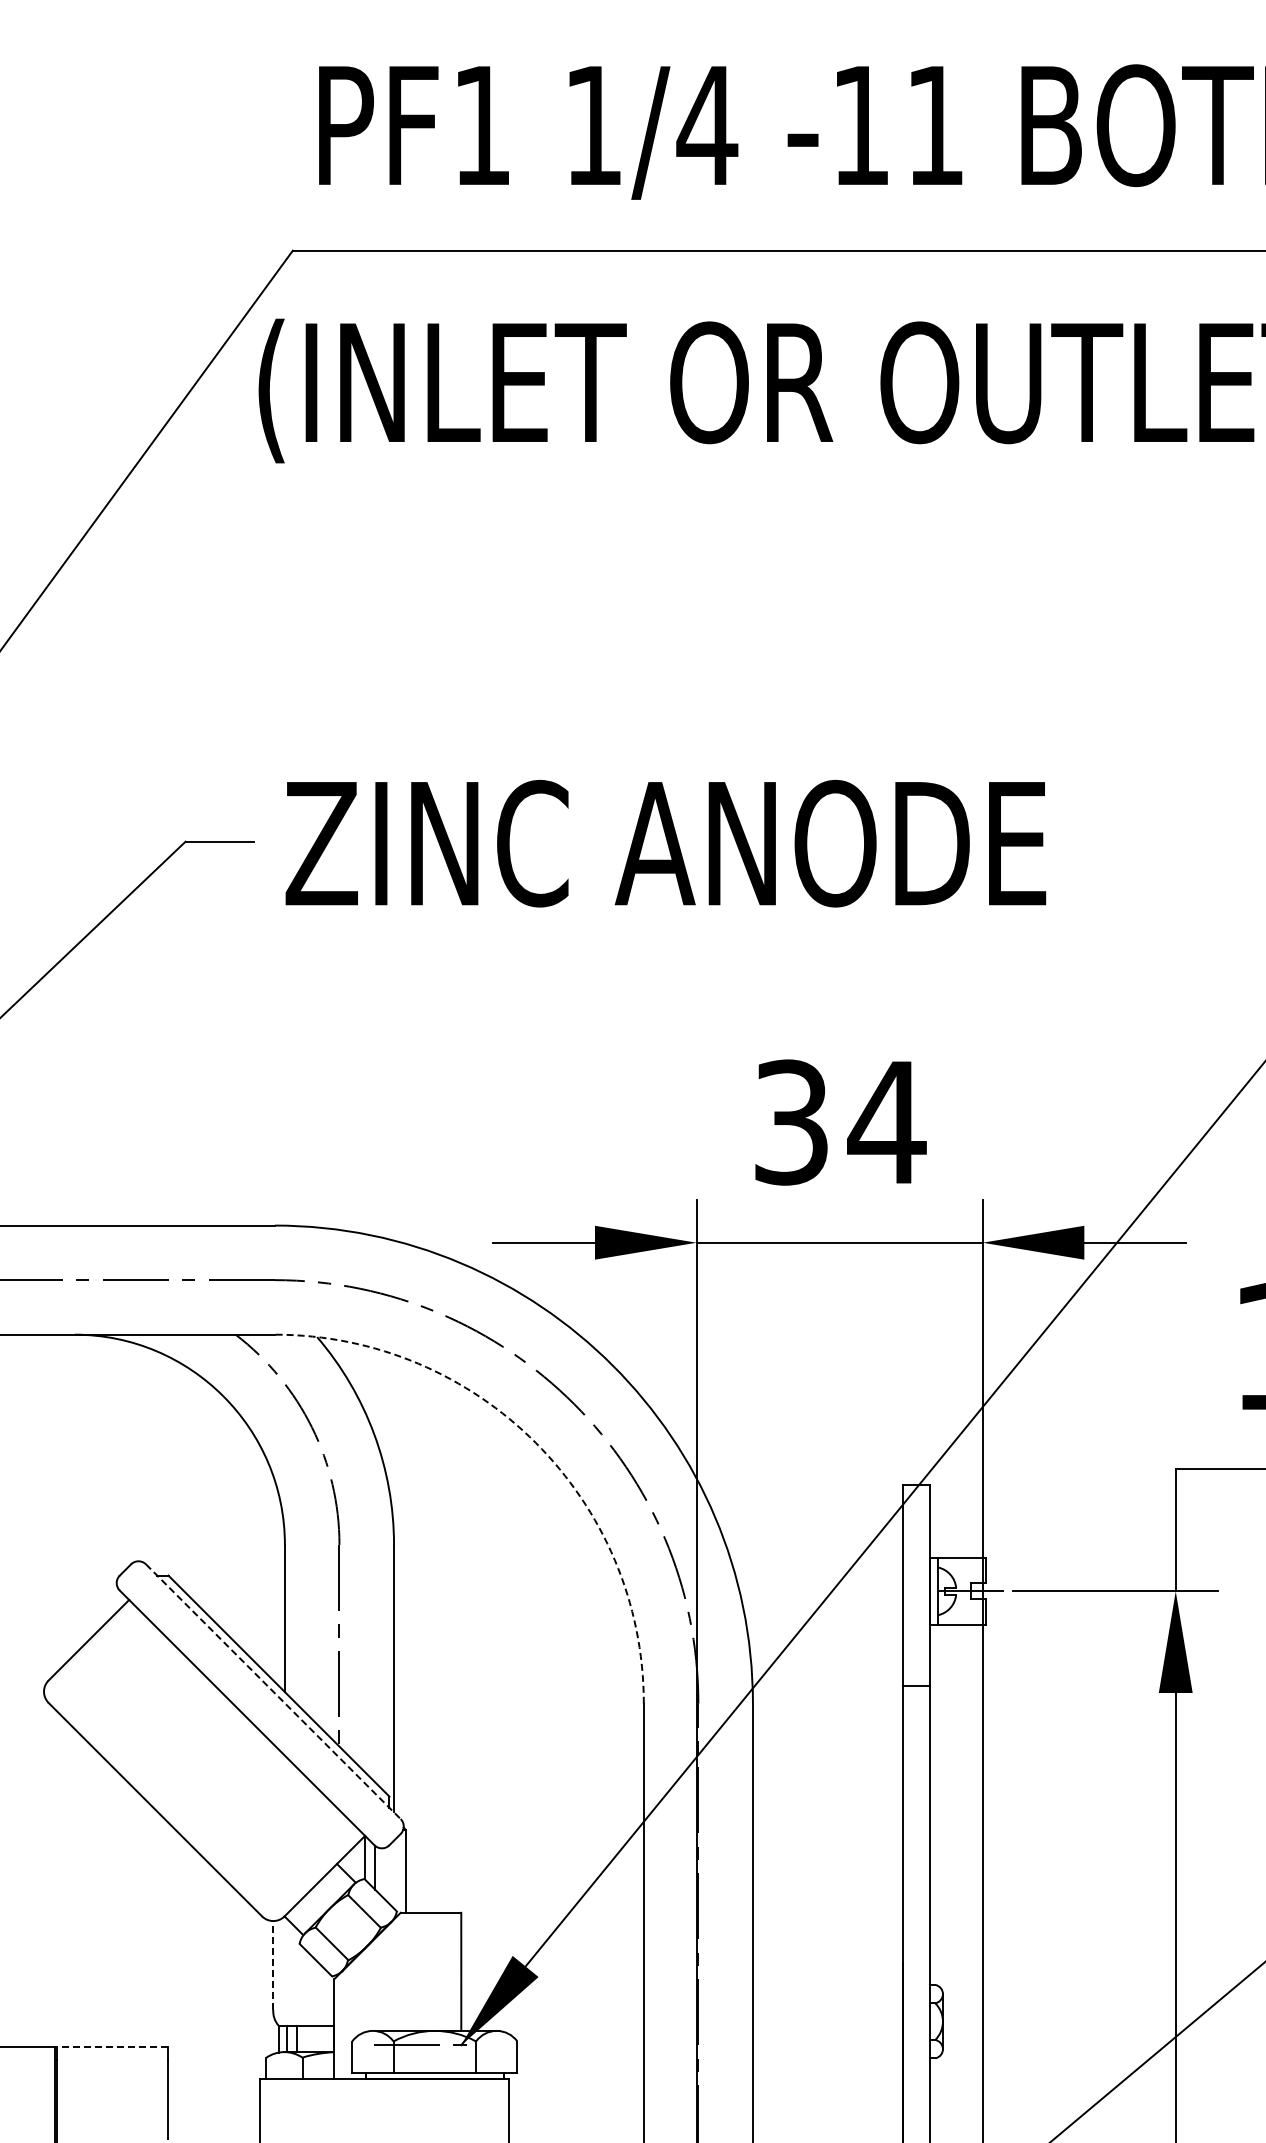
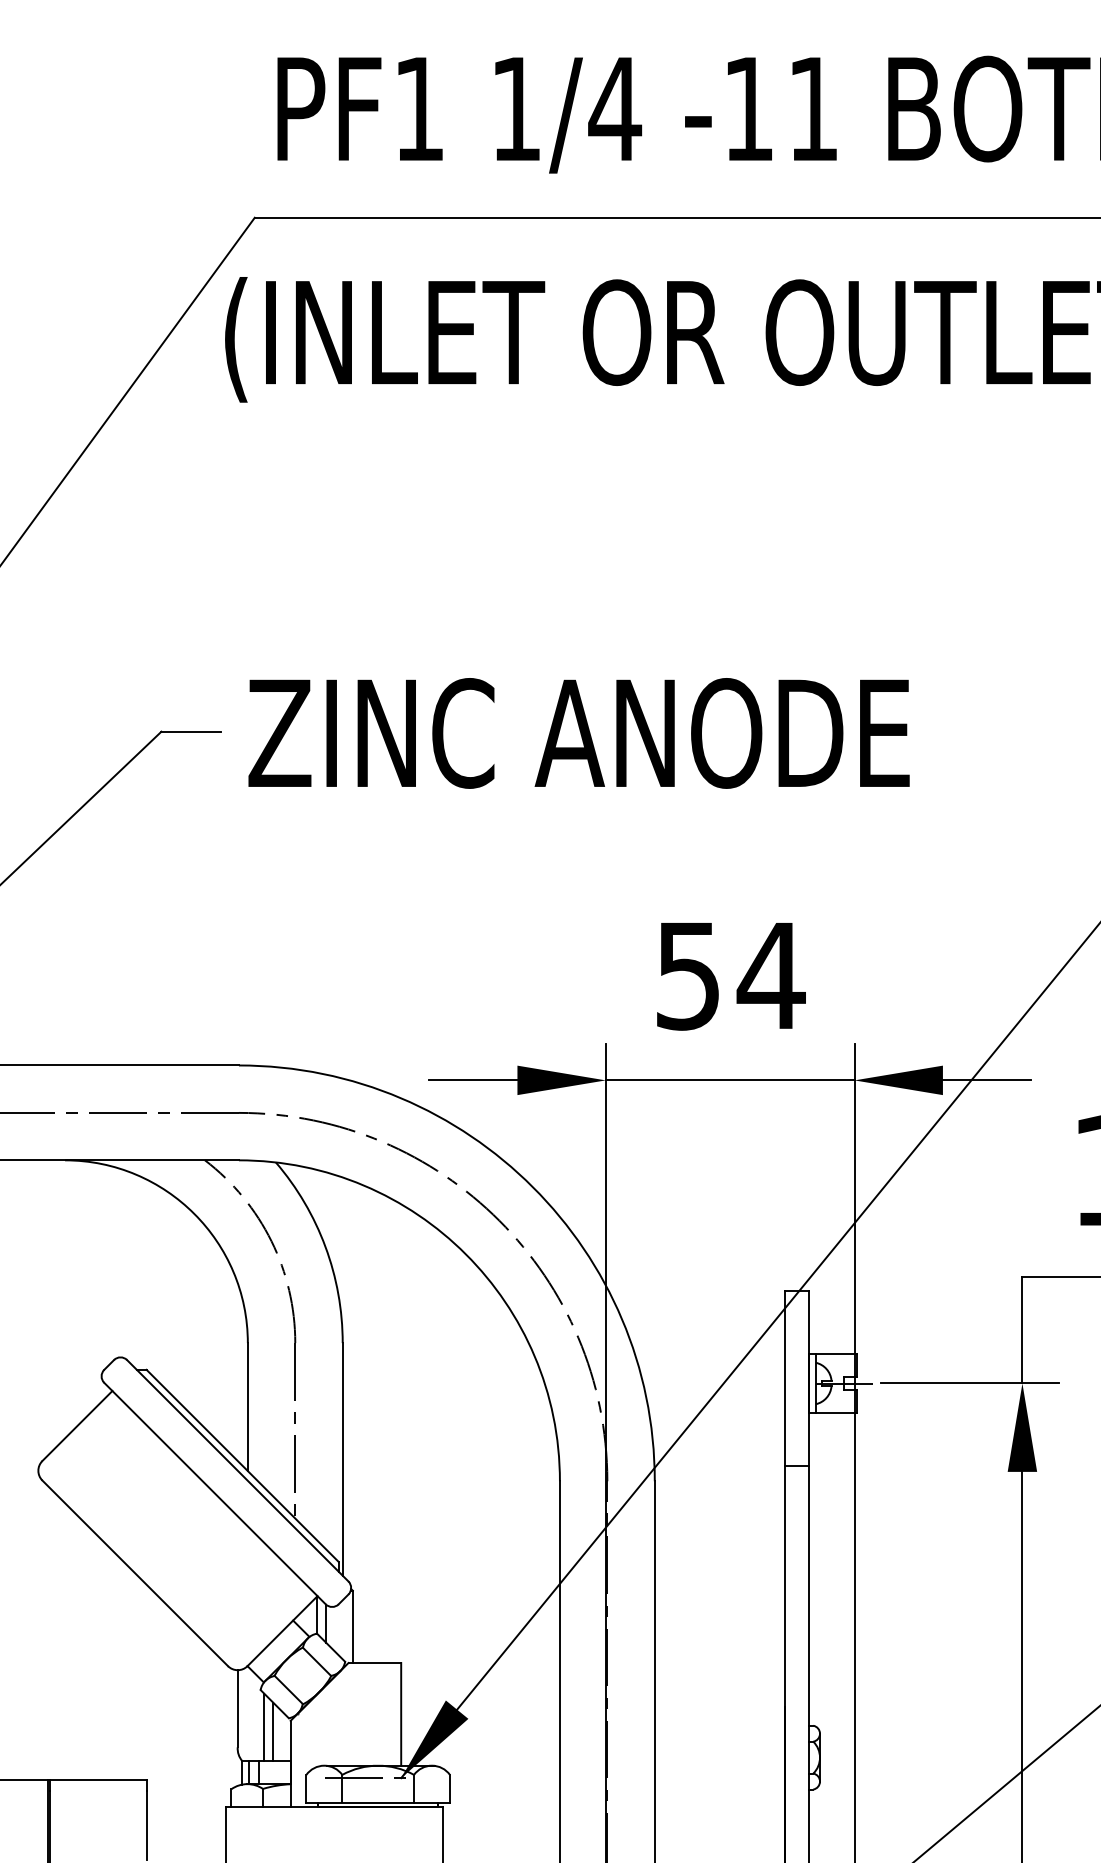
text: (791, 1122) -> (688, 975), 34 -> 54
arc: (535, 1442) -> (465, 1254), dashed -> solid
line: (273, 1692) -> (237, 1471), dashed -> solid
line: (273, 1964) -> (237, 1707), dashed -> solid
line: (303, 1986) -> (263, 1727), added
line: (314, 1991) -> (273, 1731), added
line: (112, 2047) -> (97, 1780), dashed -> solid

